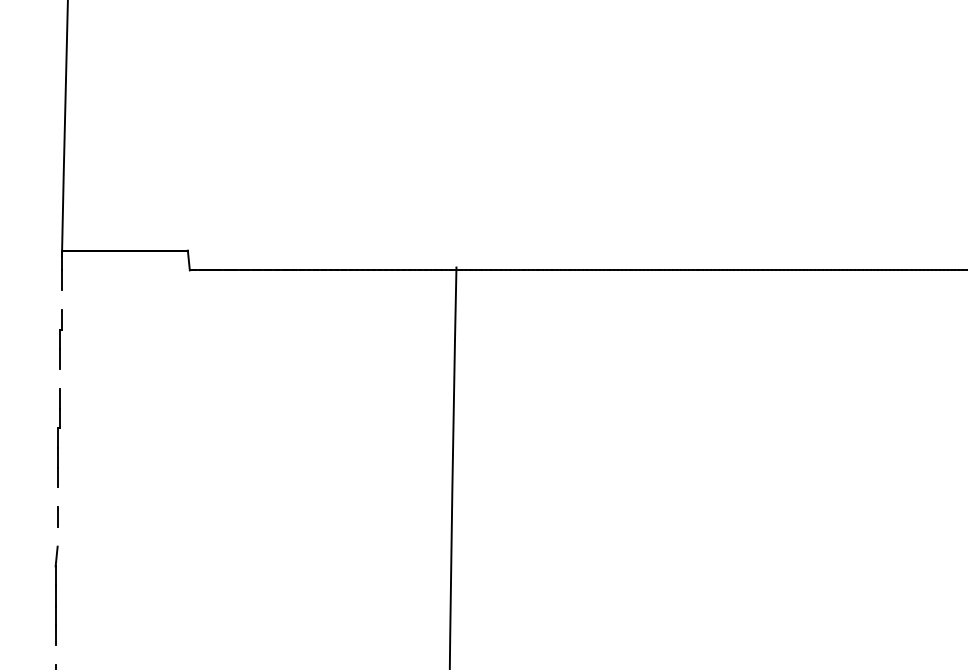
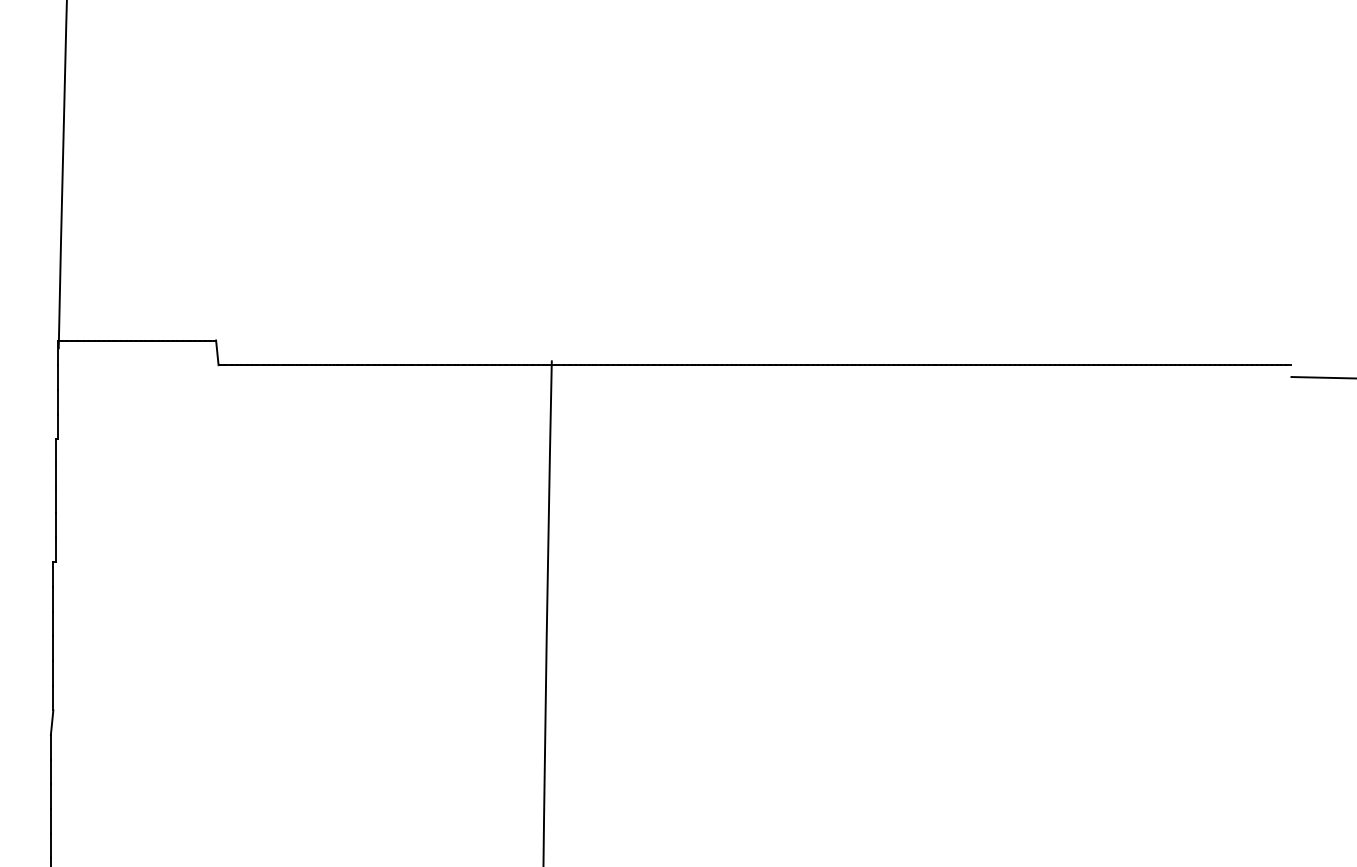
line: (61, 299) -> (58, 401), added
line: (59, 378) -> (55, 500), added
line: (57, 497) -> (53, 648), added
line: (57, 536) -> (53, 697), added
line: (55, 654) -> (50, 845), added

